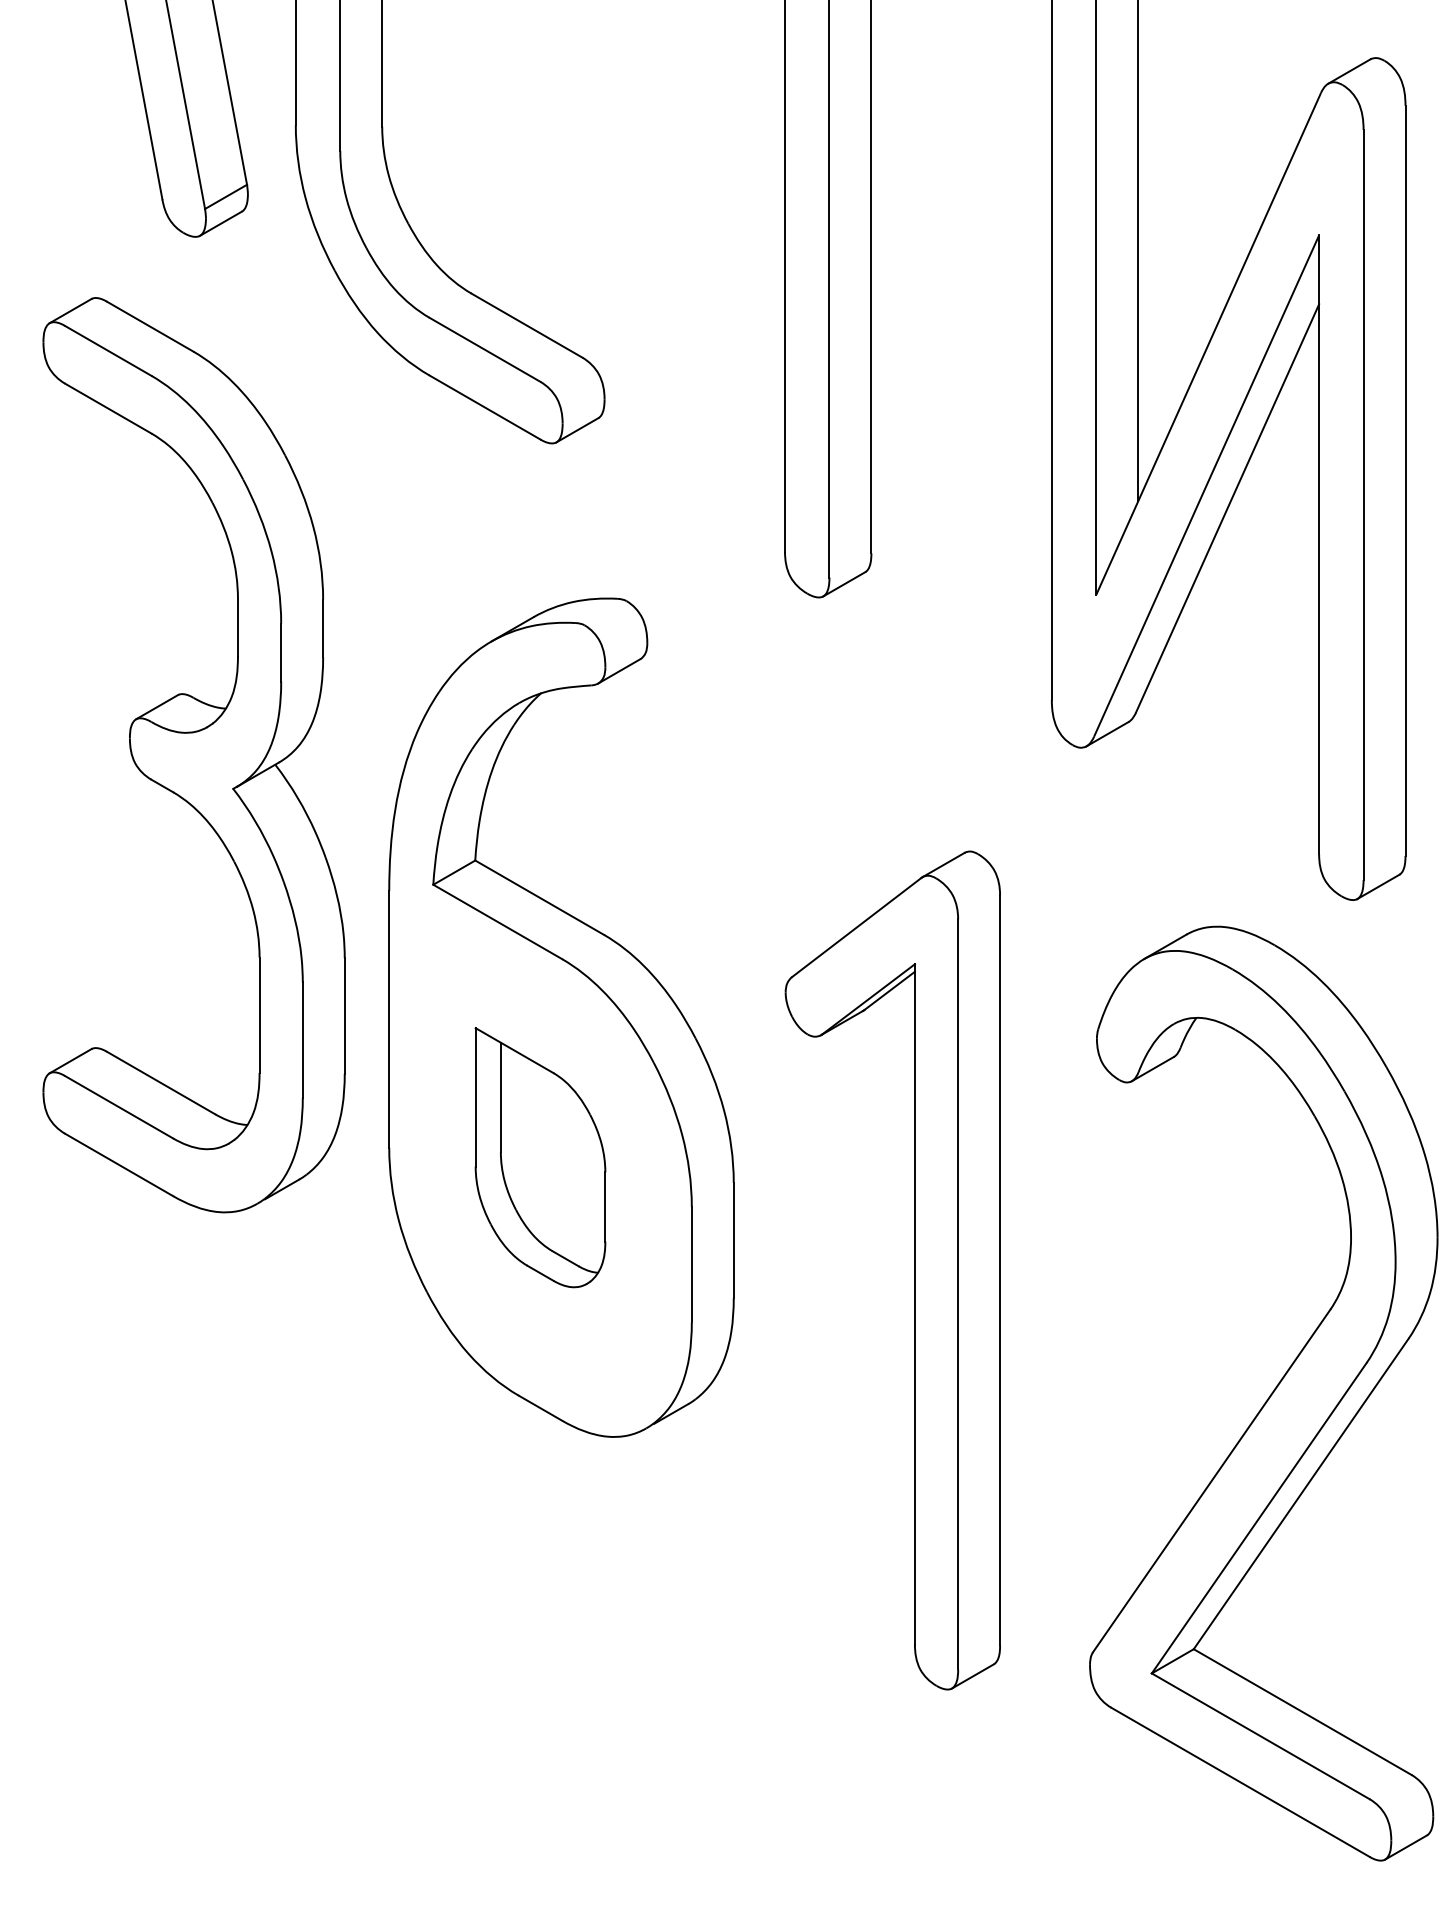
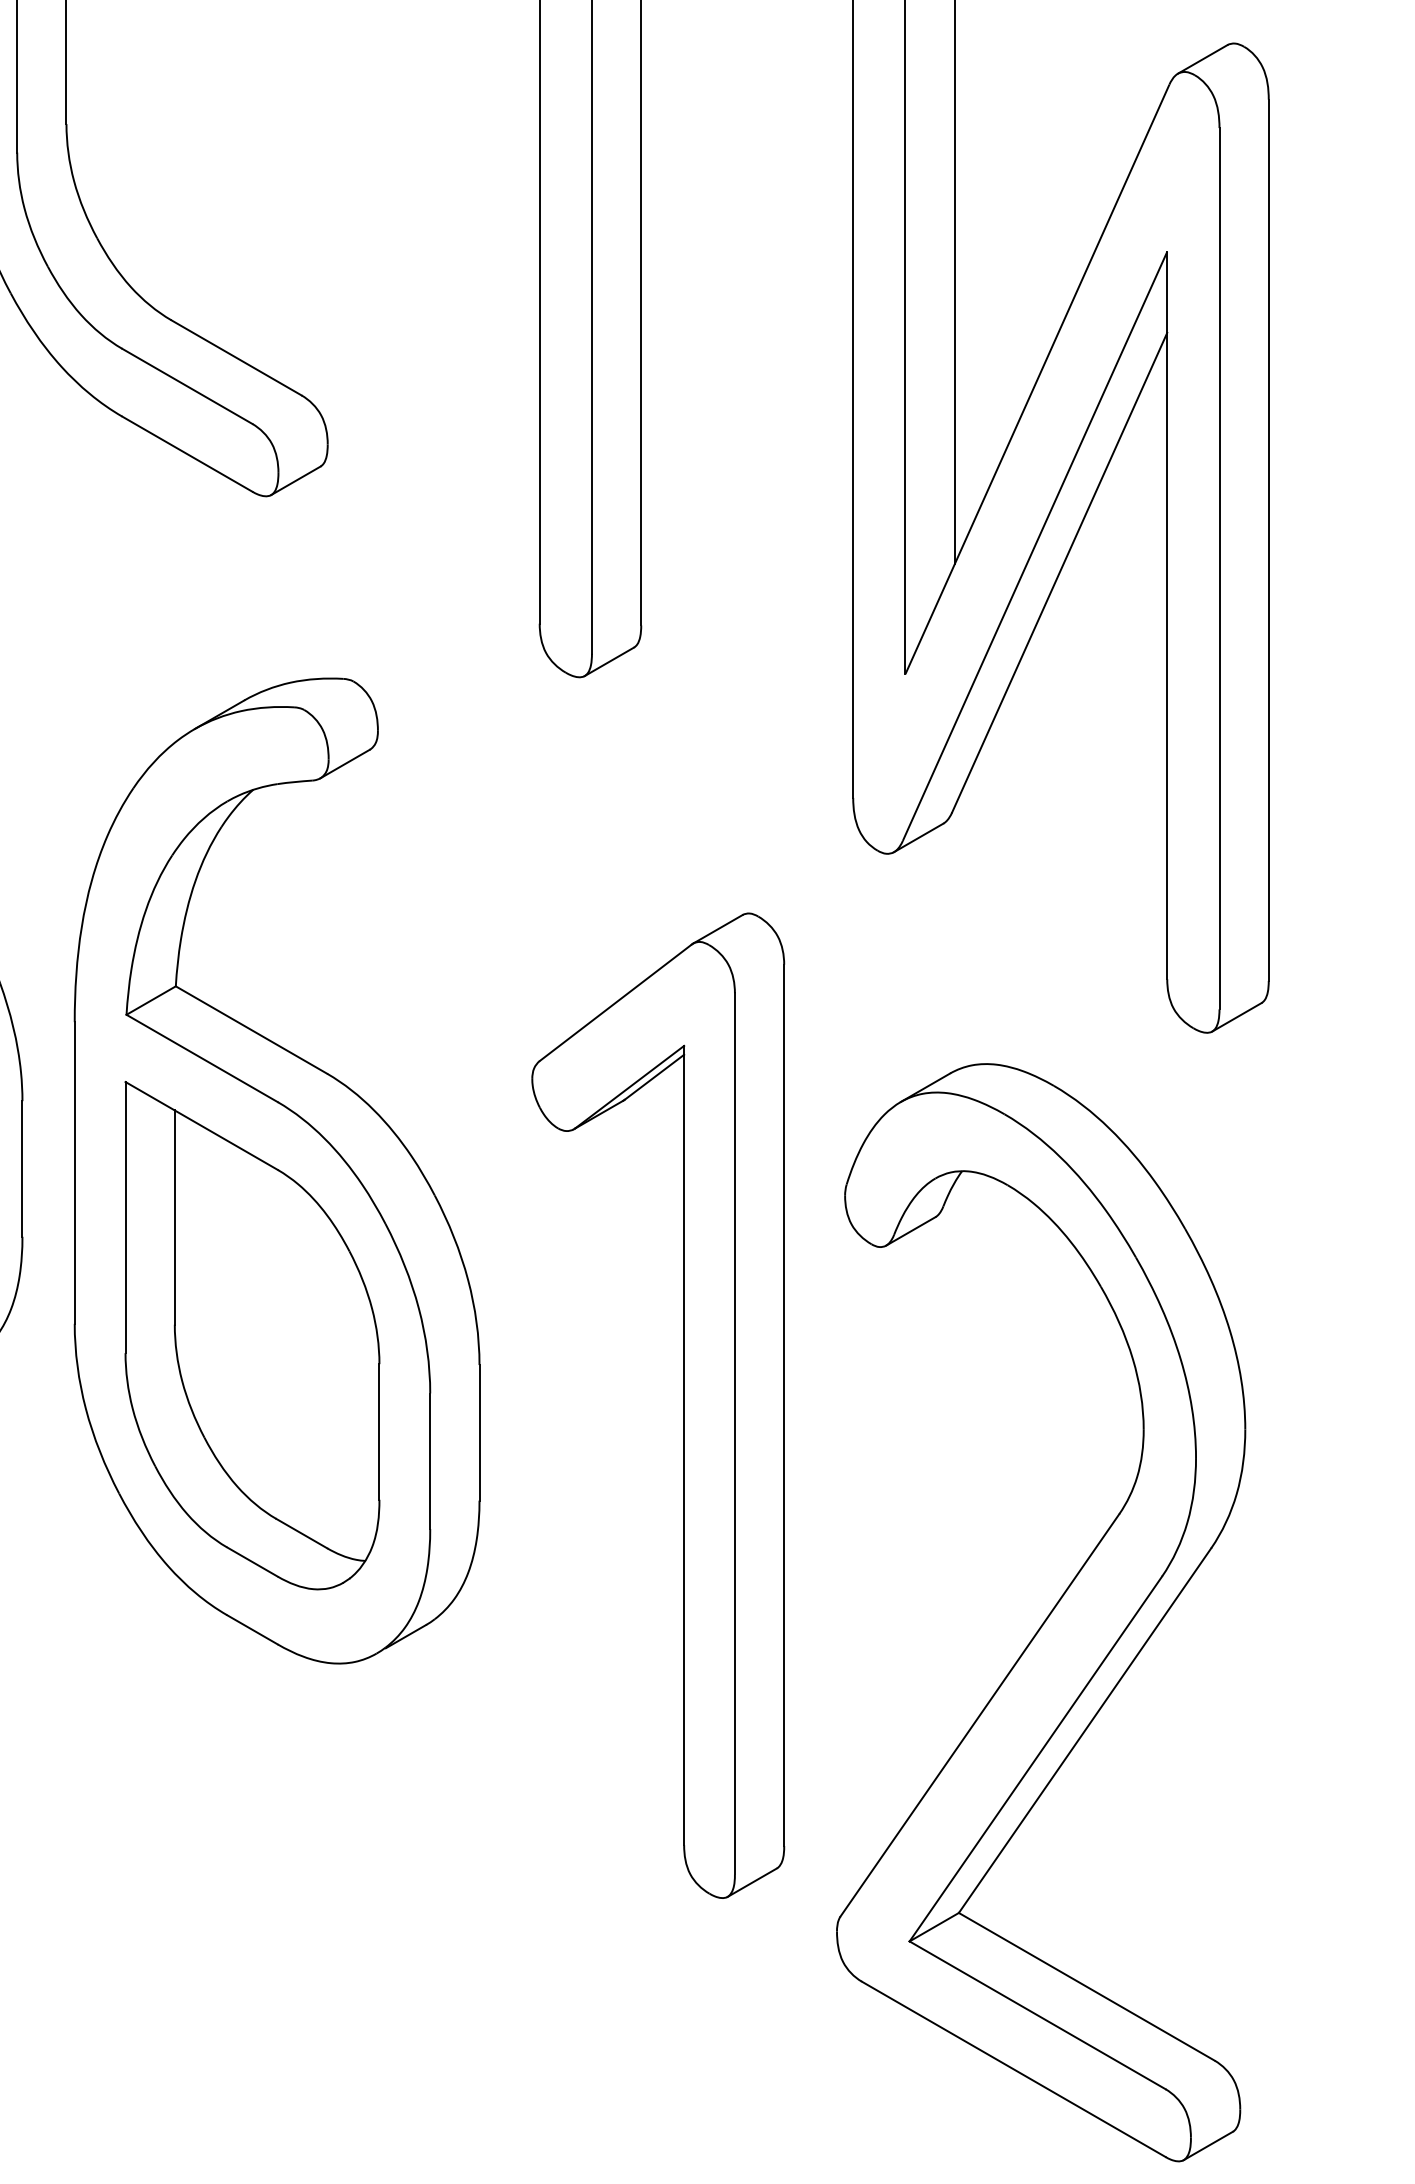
part: (540, 1157) -> (252, 1335), size x1.67
part: (914, 1270) -> (683, 1405), moved
part: (1269, 1395) -> (1047, 1614), moved

